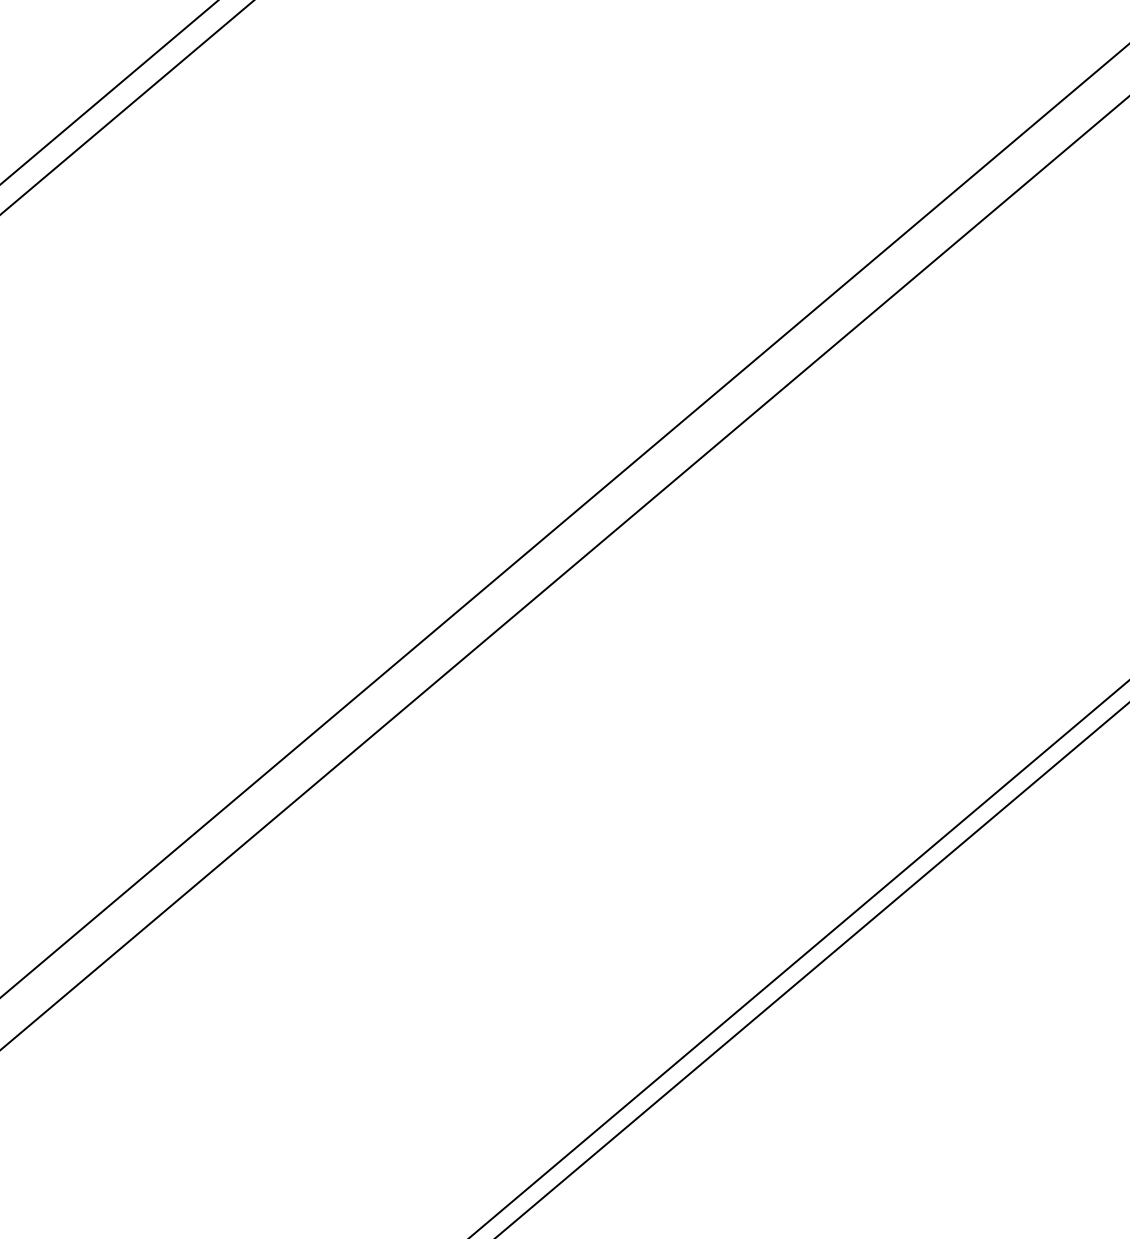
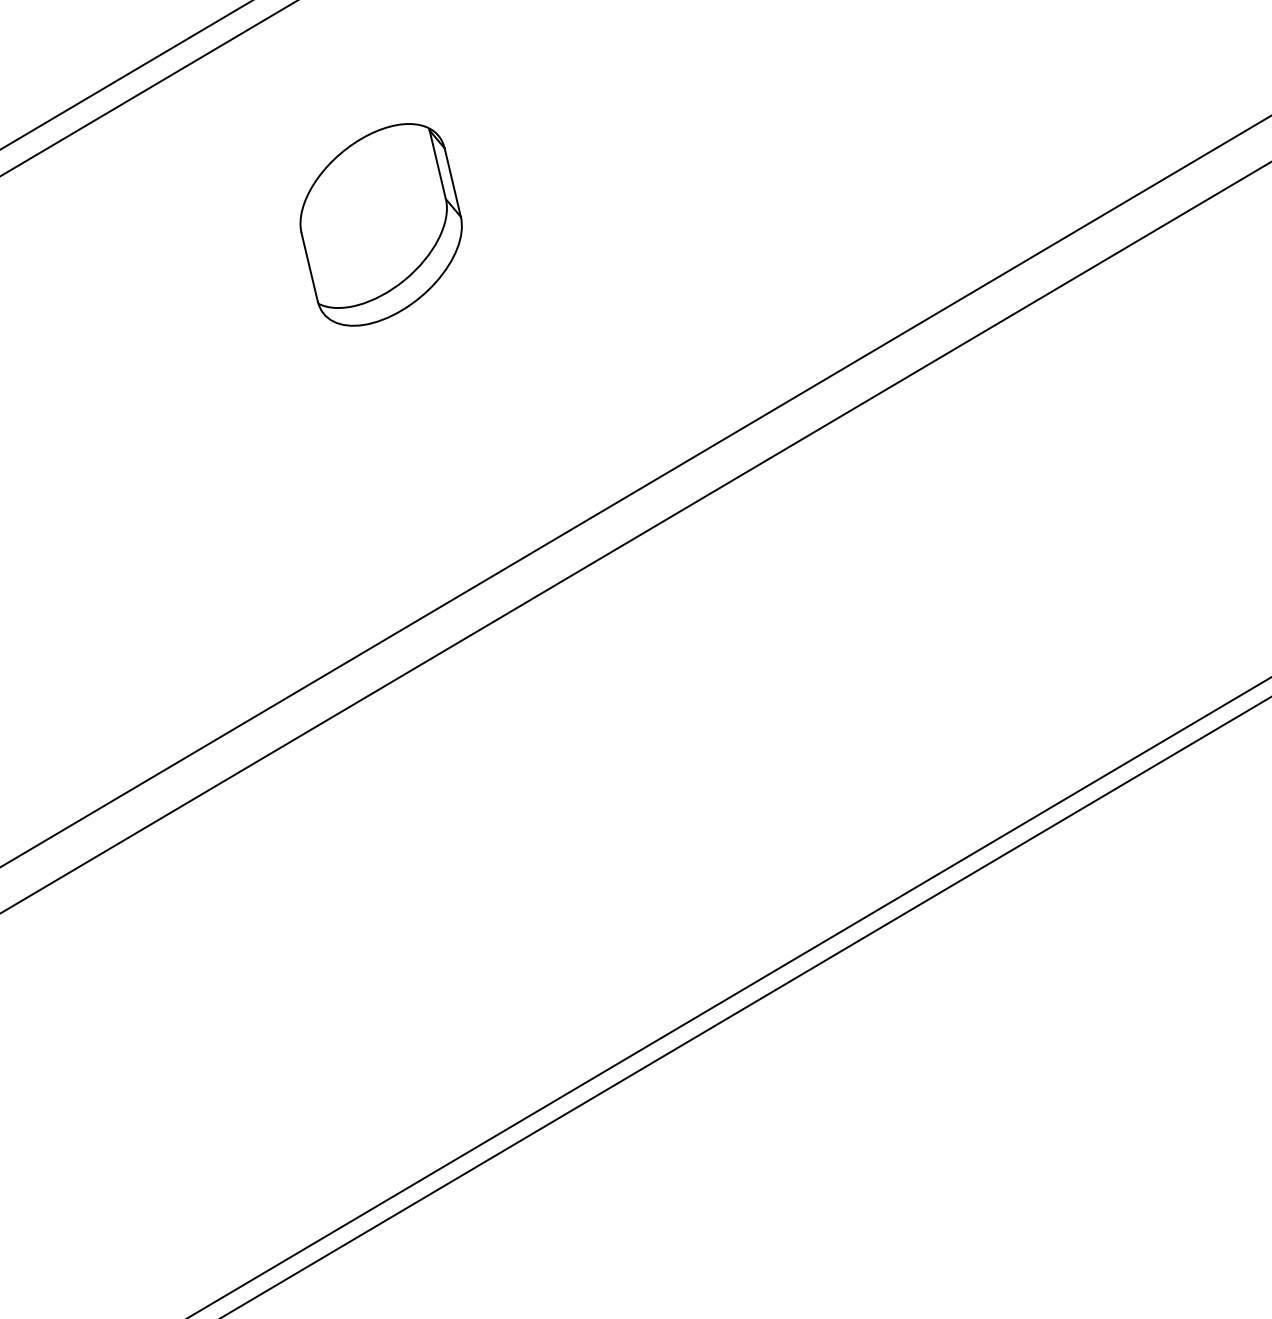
part: (281, 286) -> (380, 224), added

